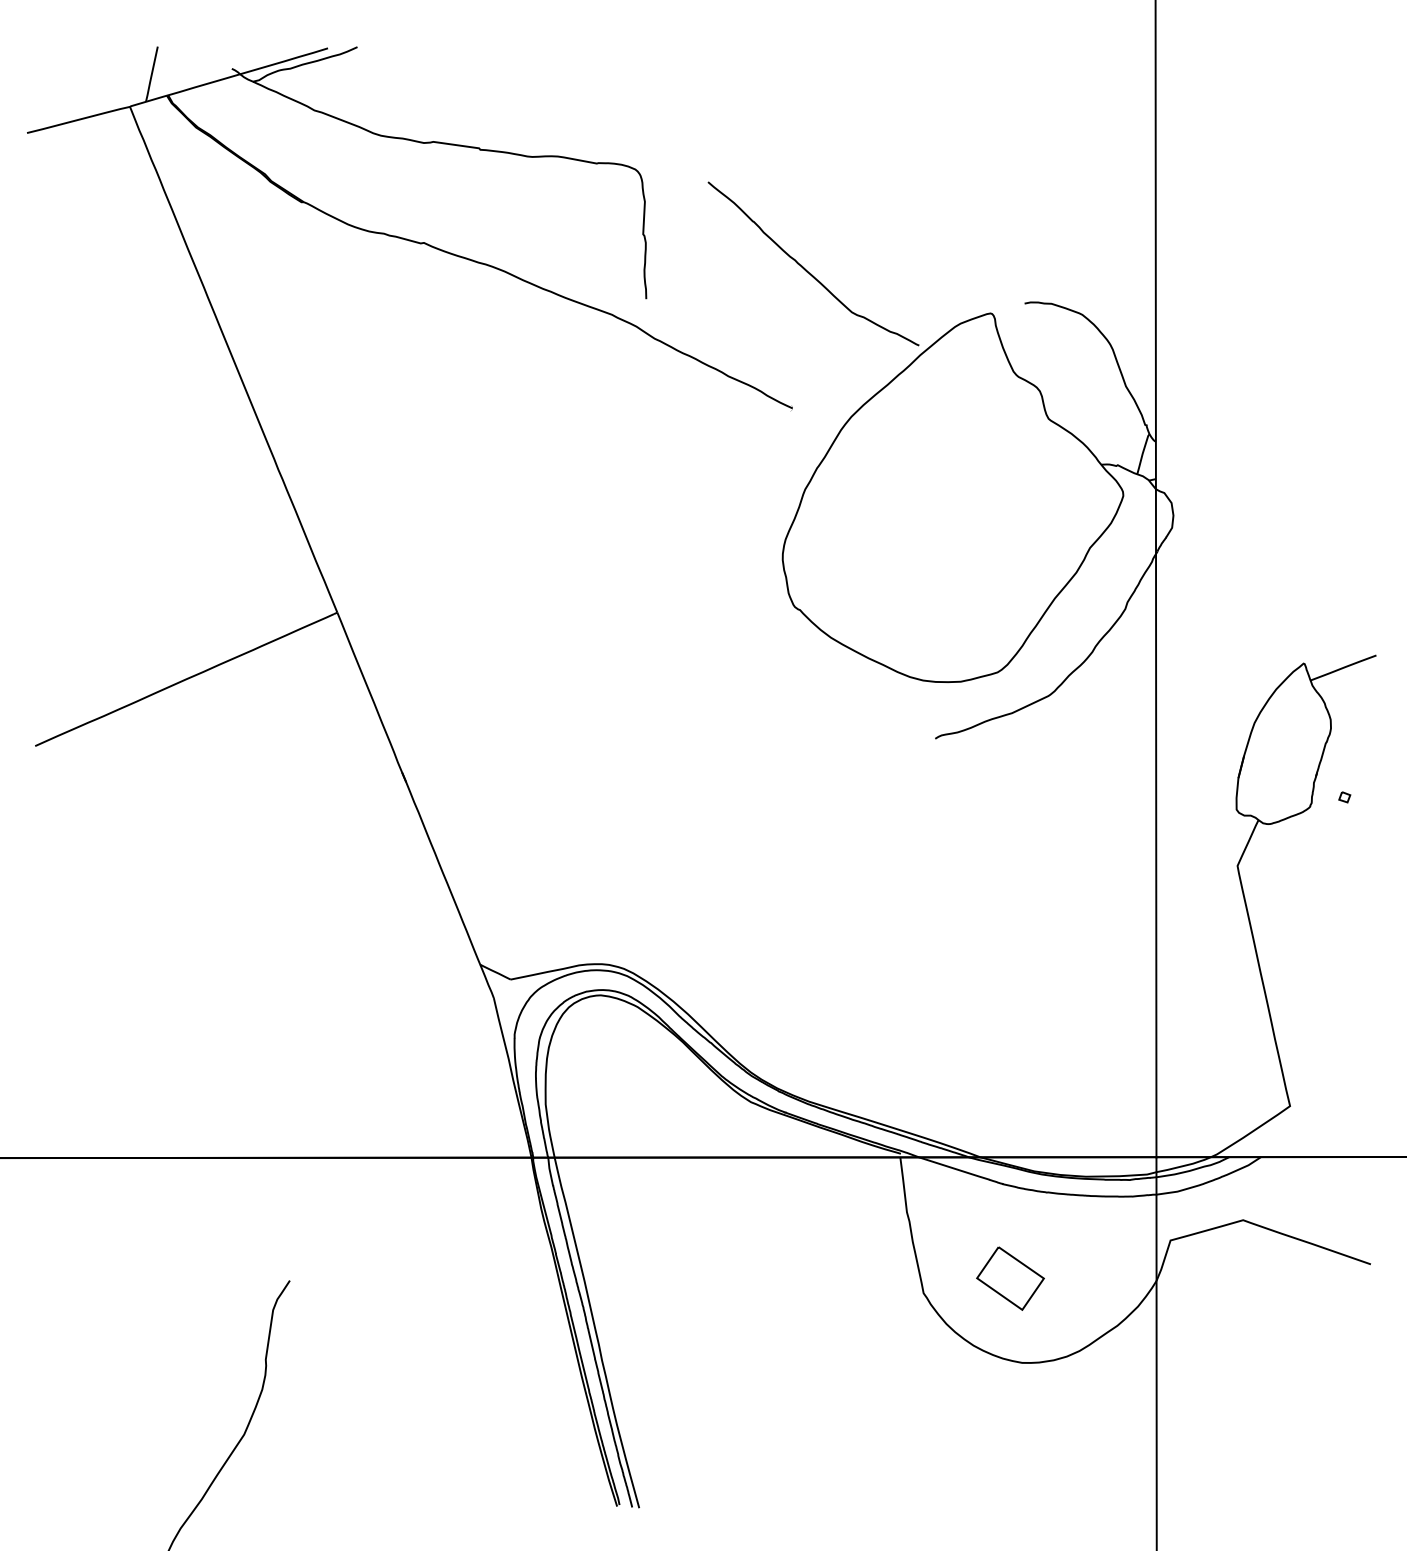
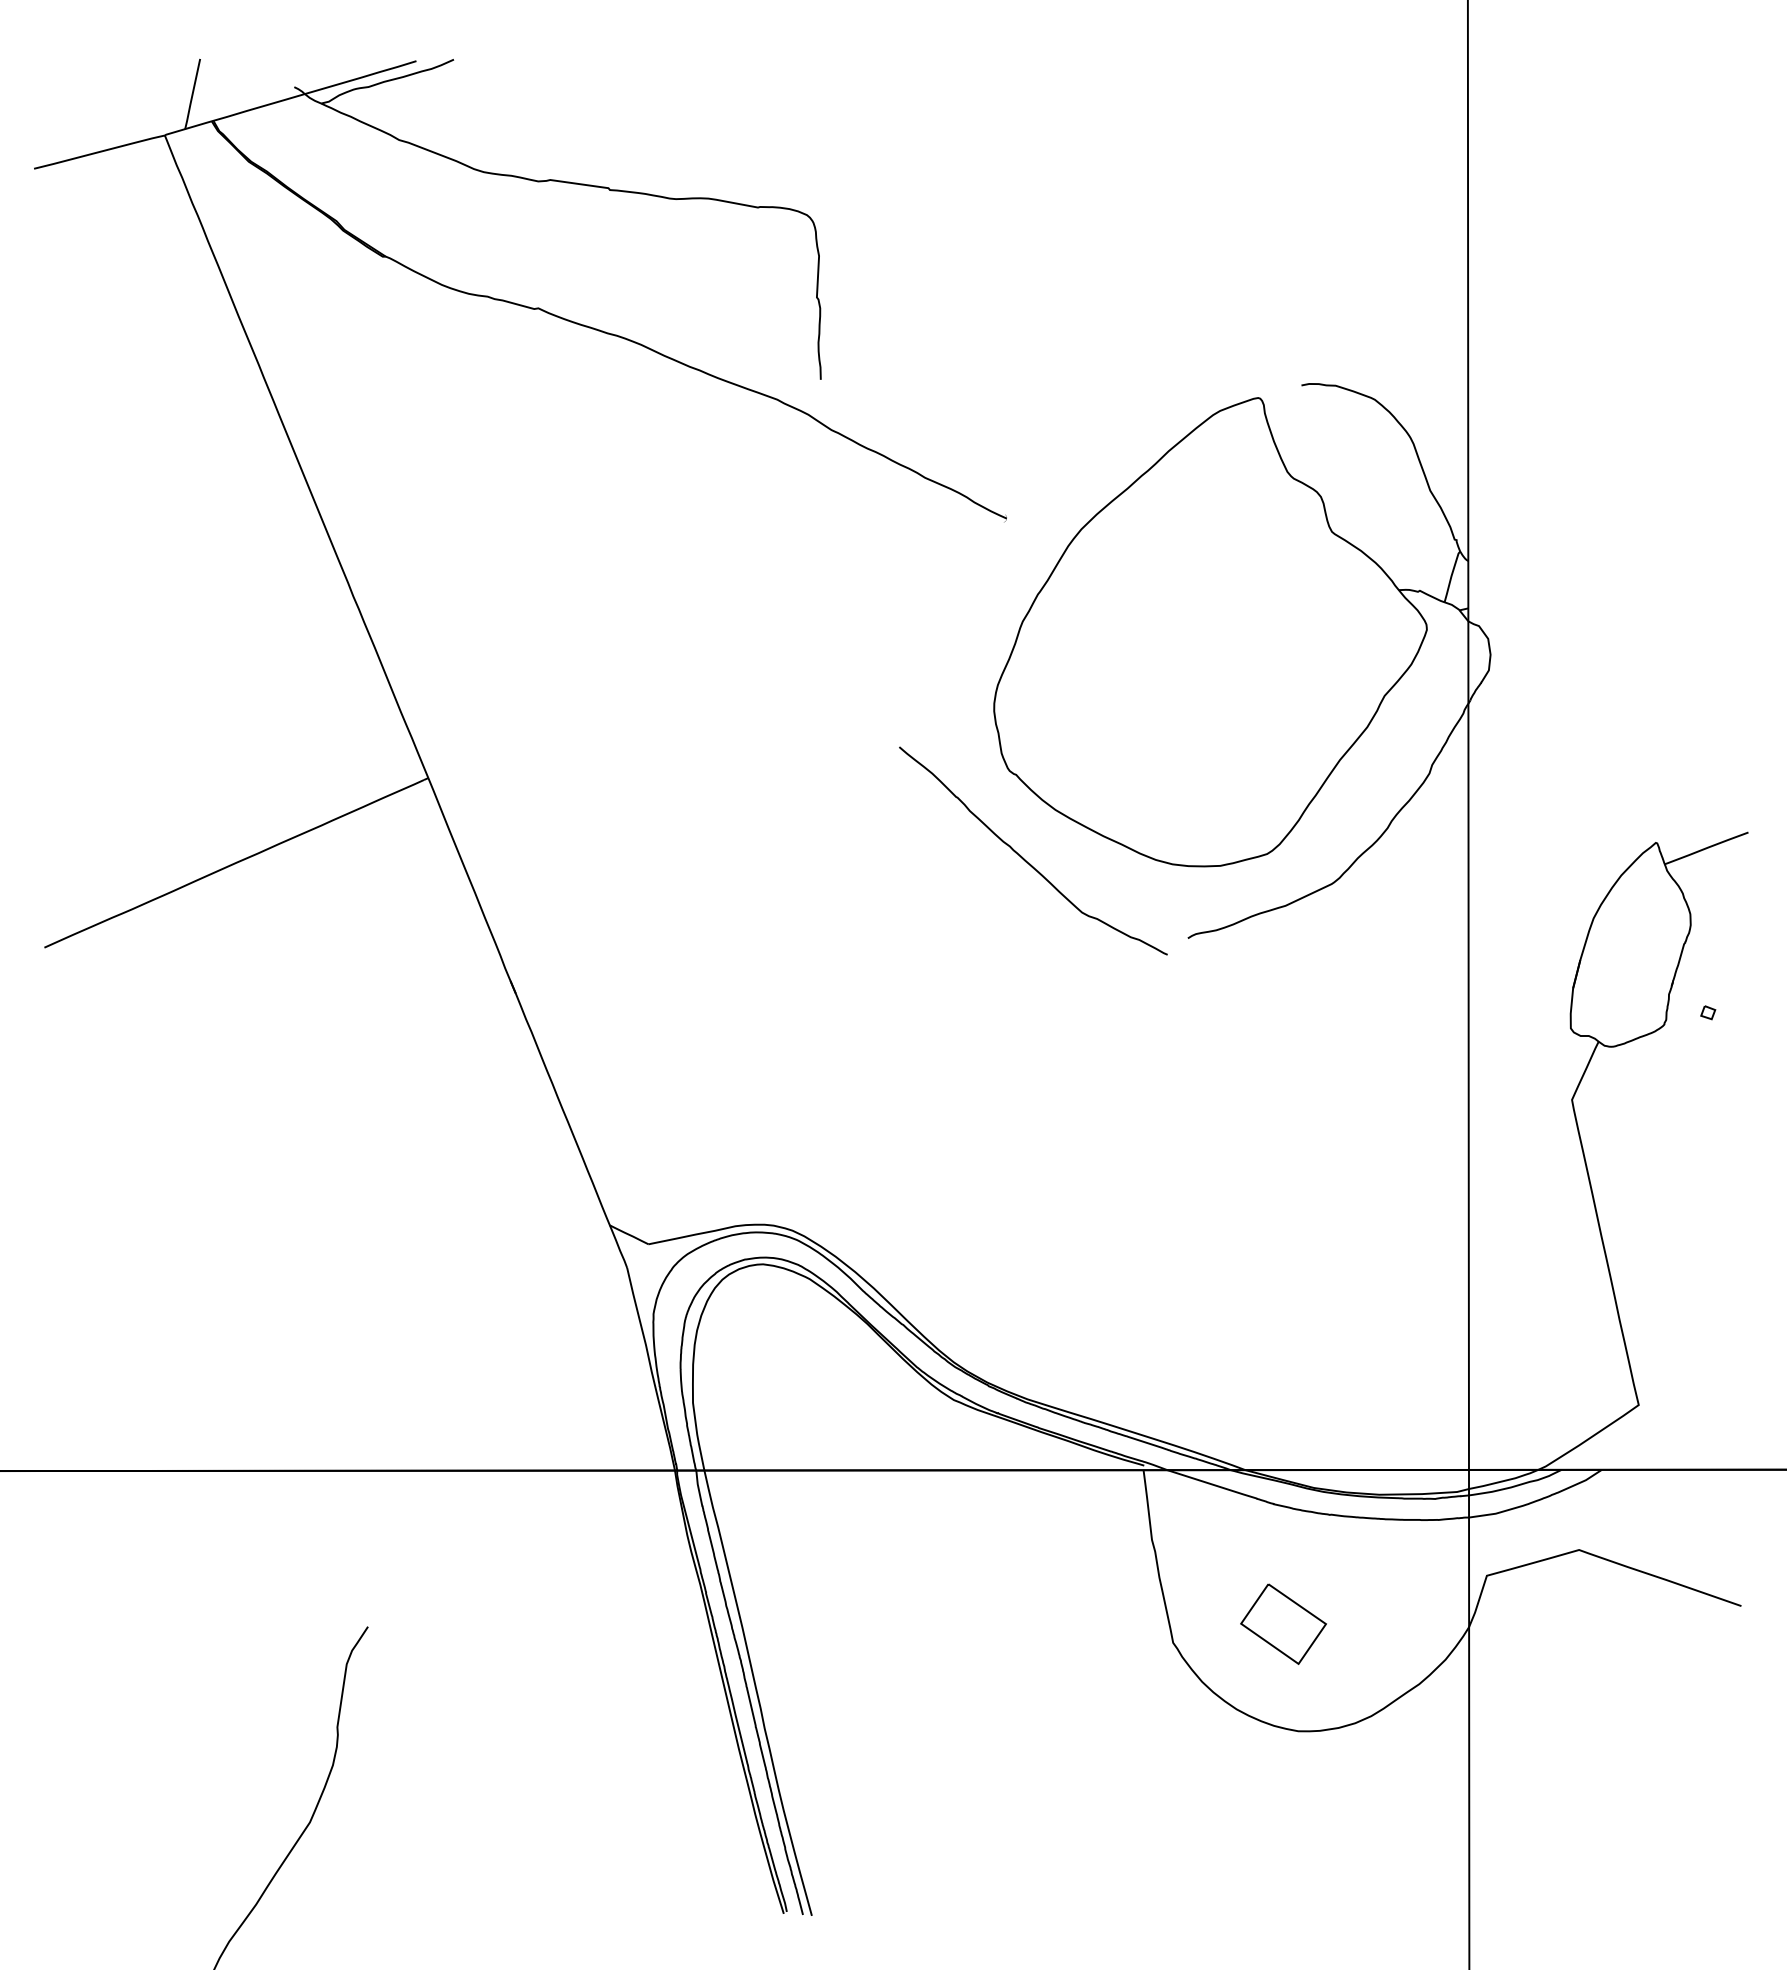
curve: (806, 269) -> (1024, 858), moved

